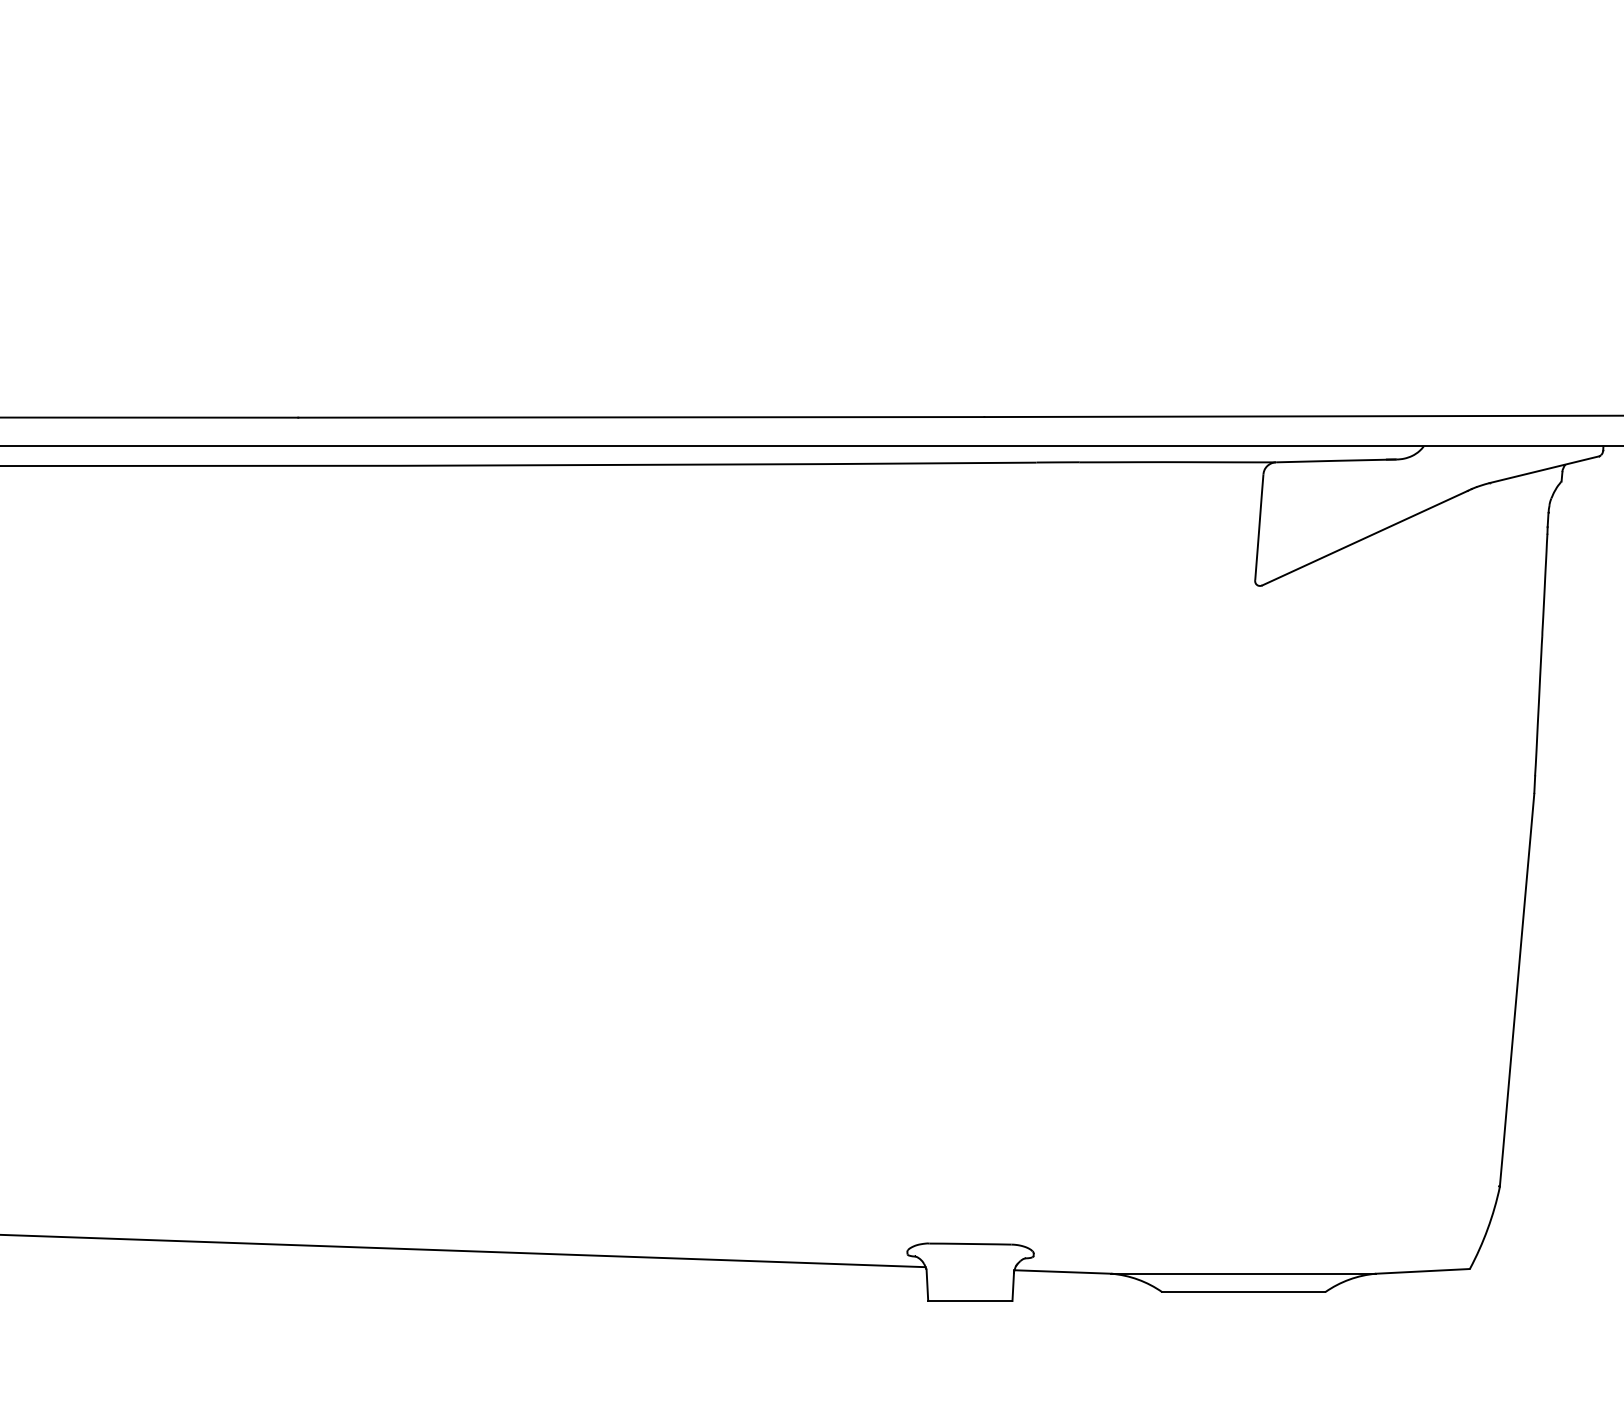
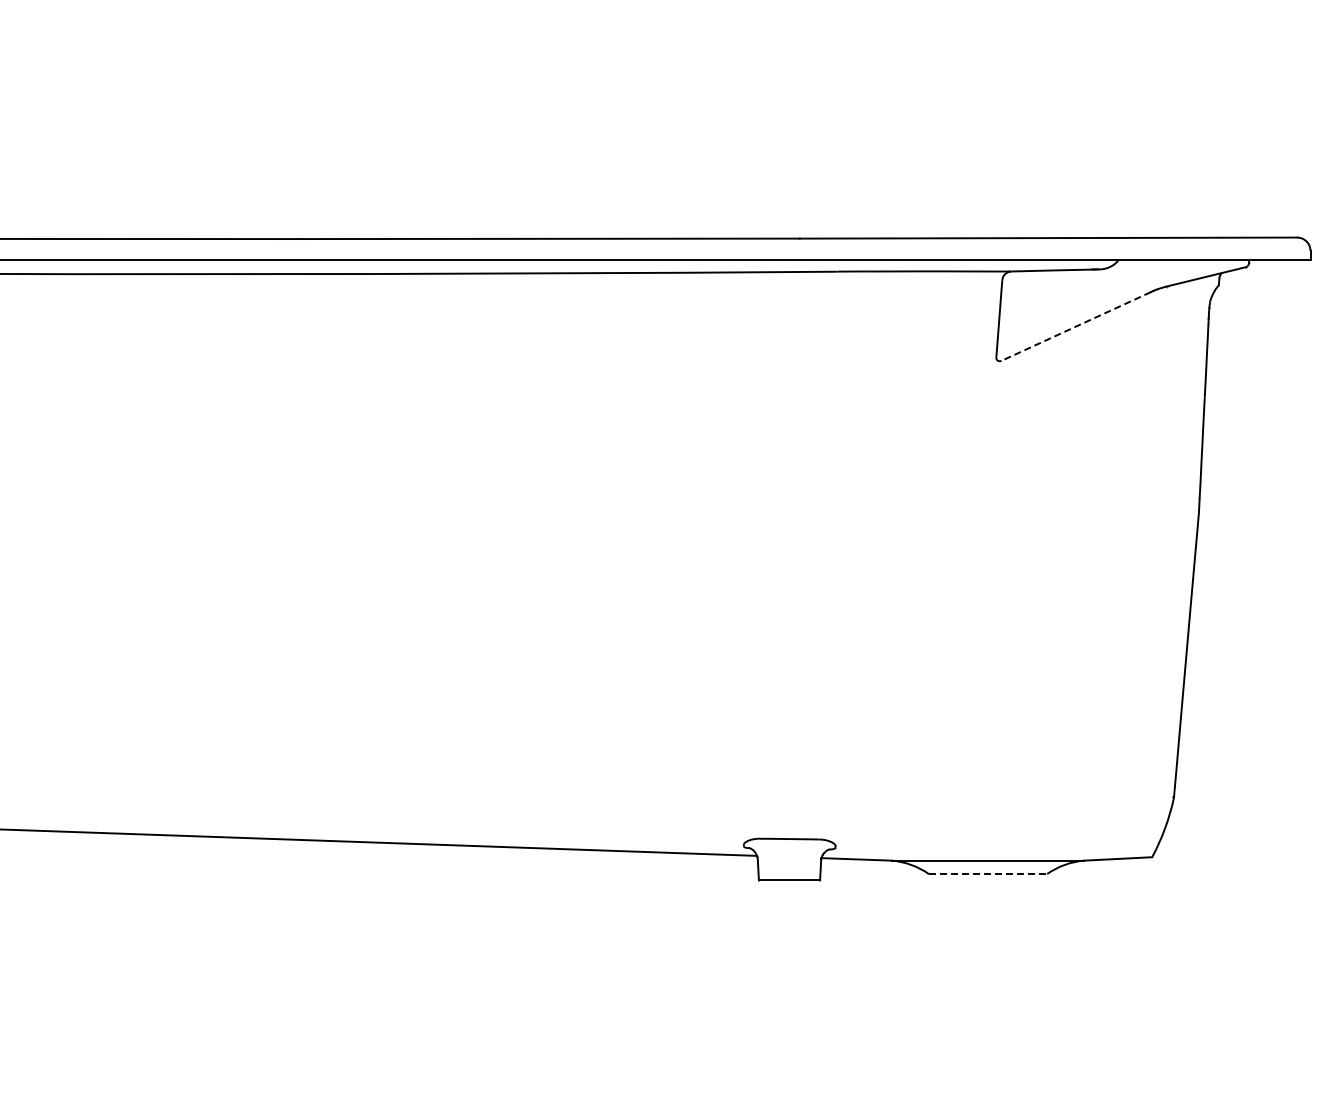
line: (1364, 538) -> (1075, 326), solid -> dashed
line: (1244, 1292) -> (988, 874), solid -> dashed

